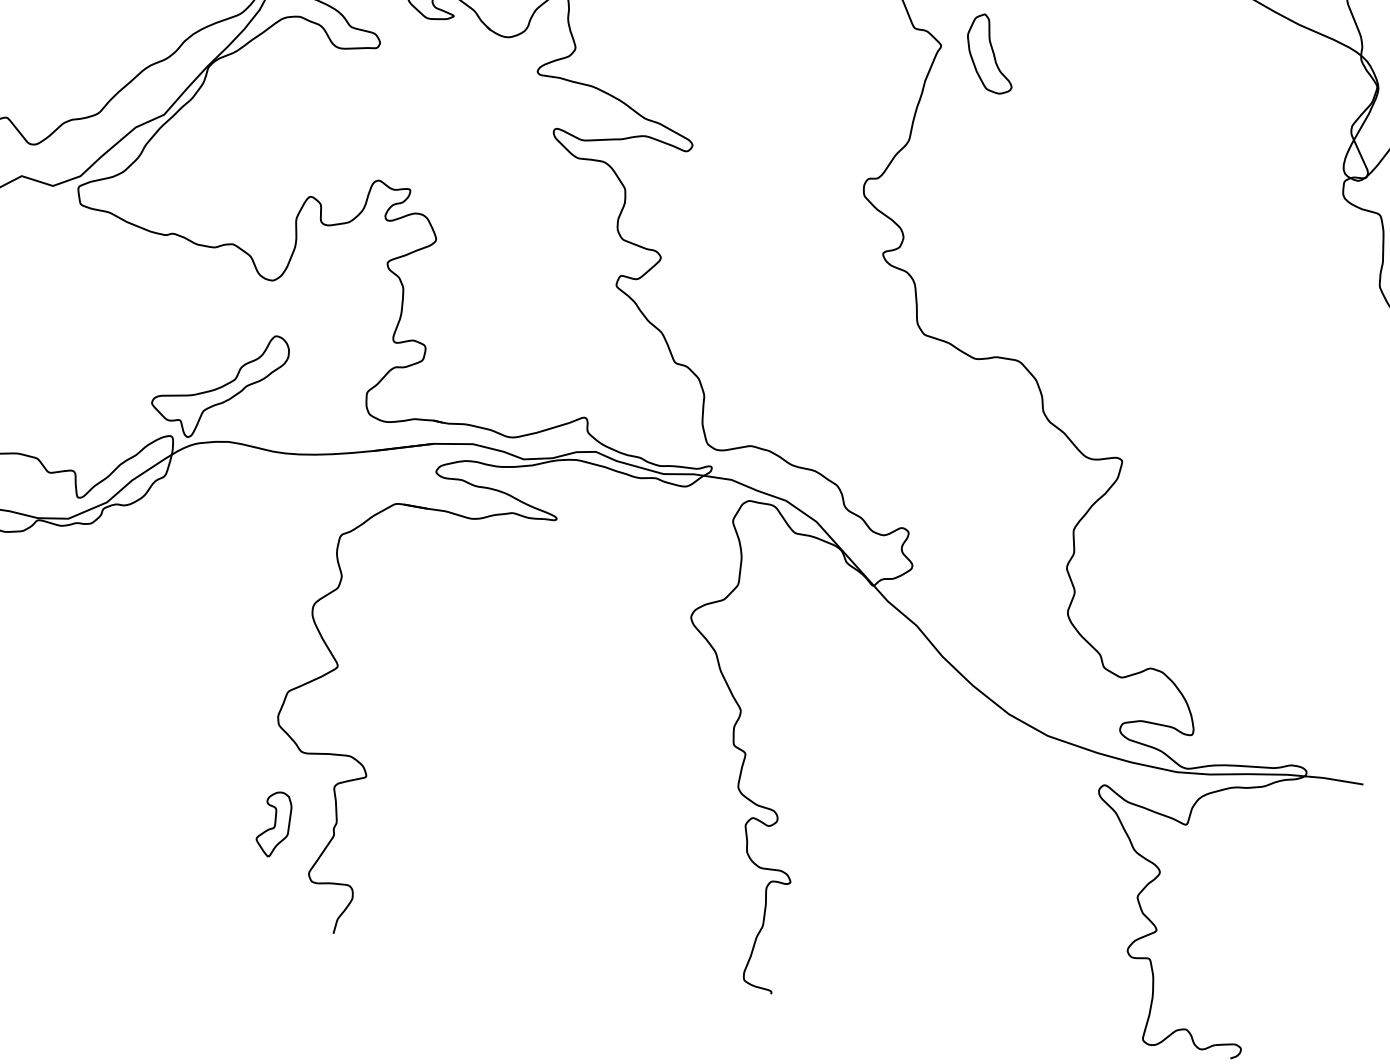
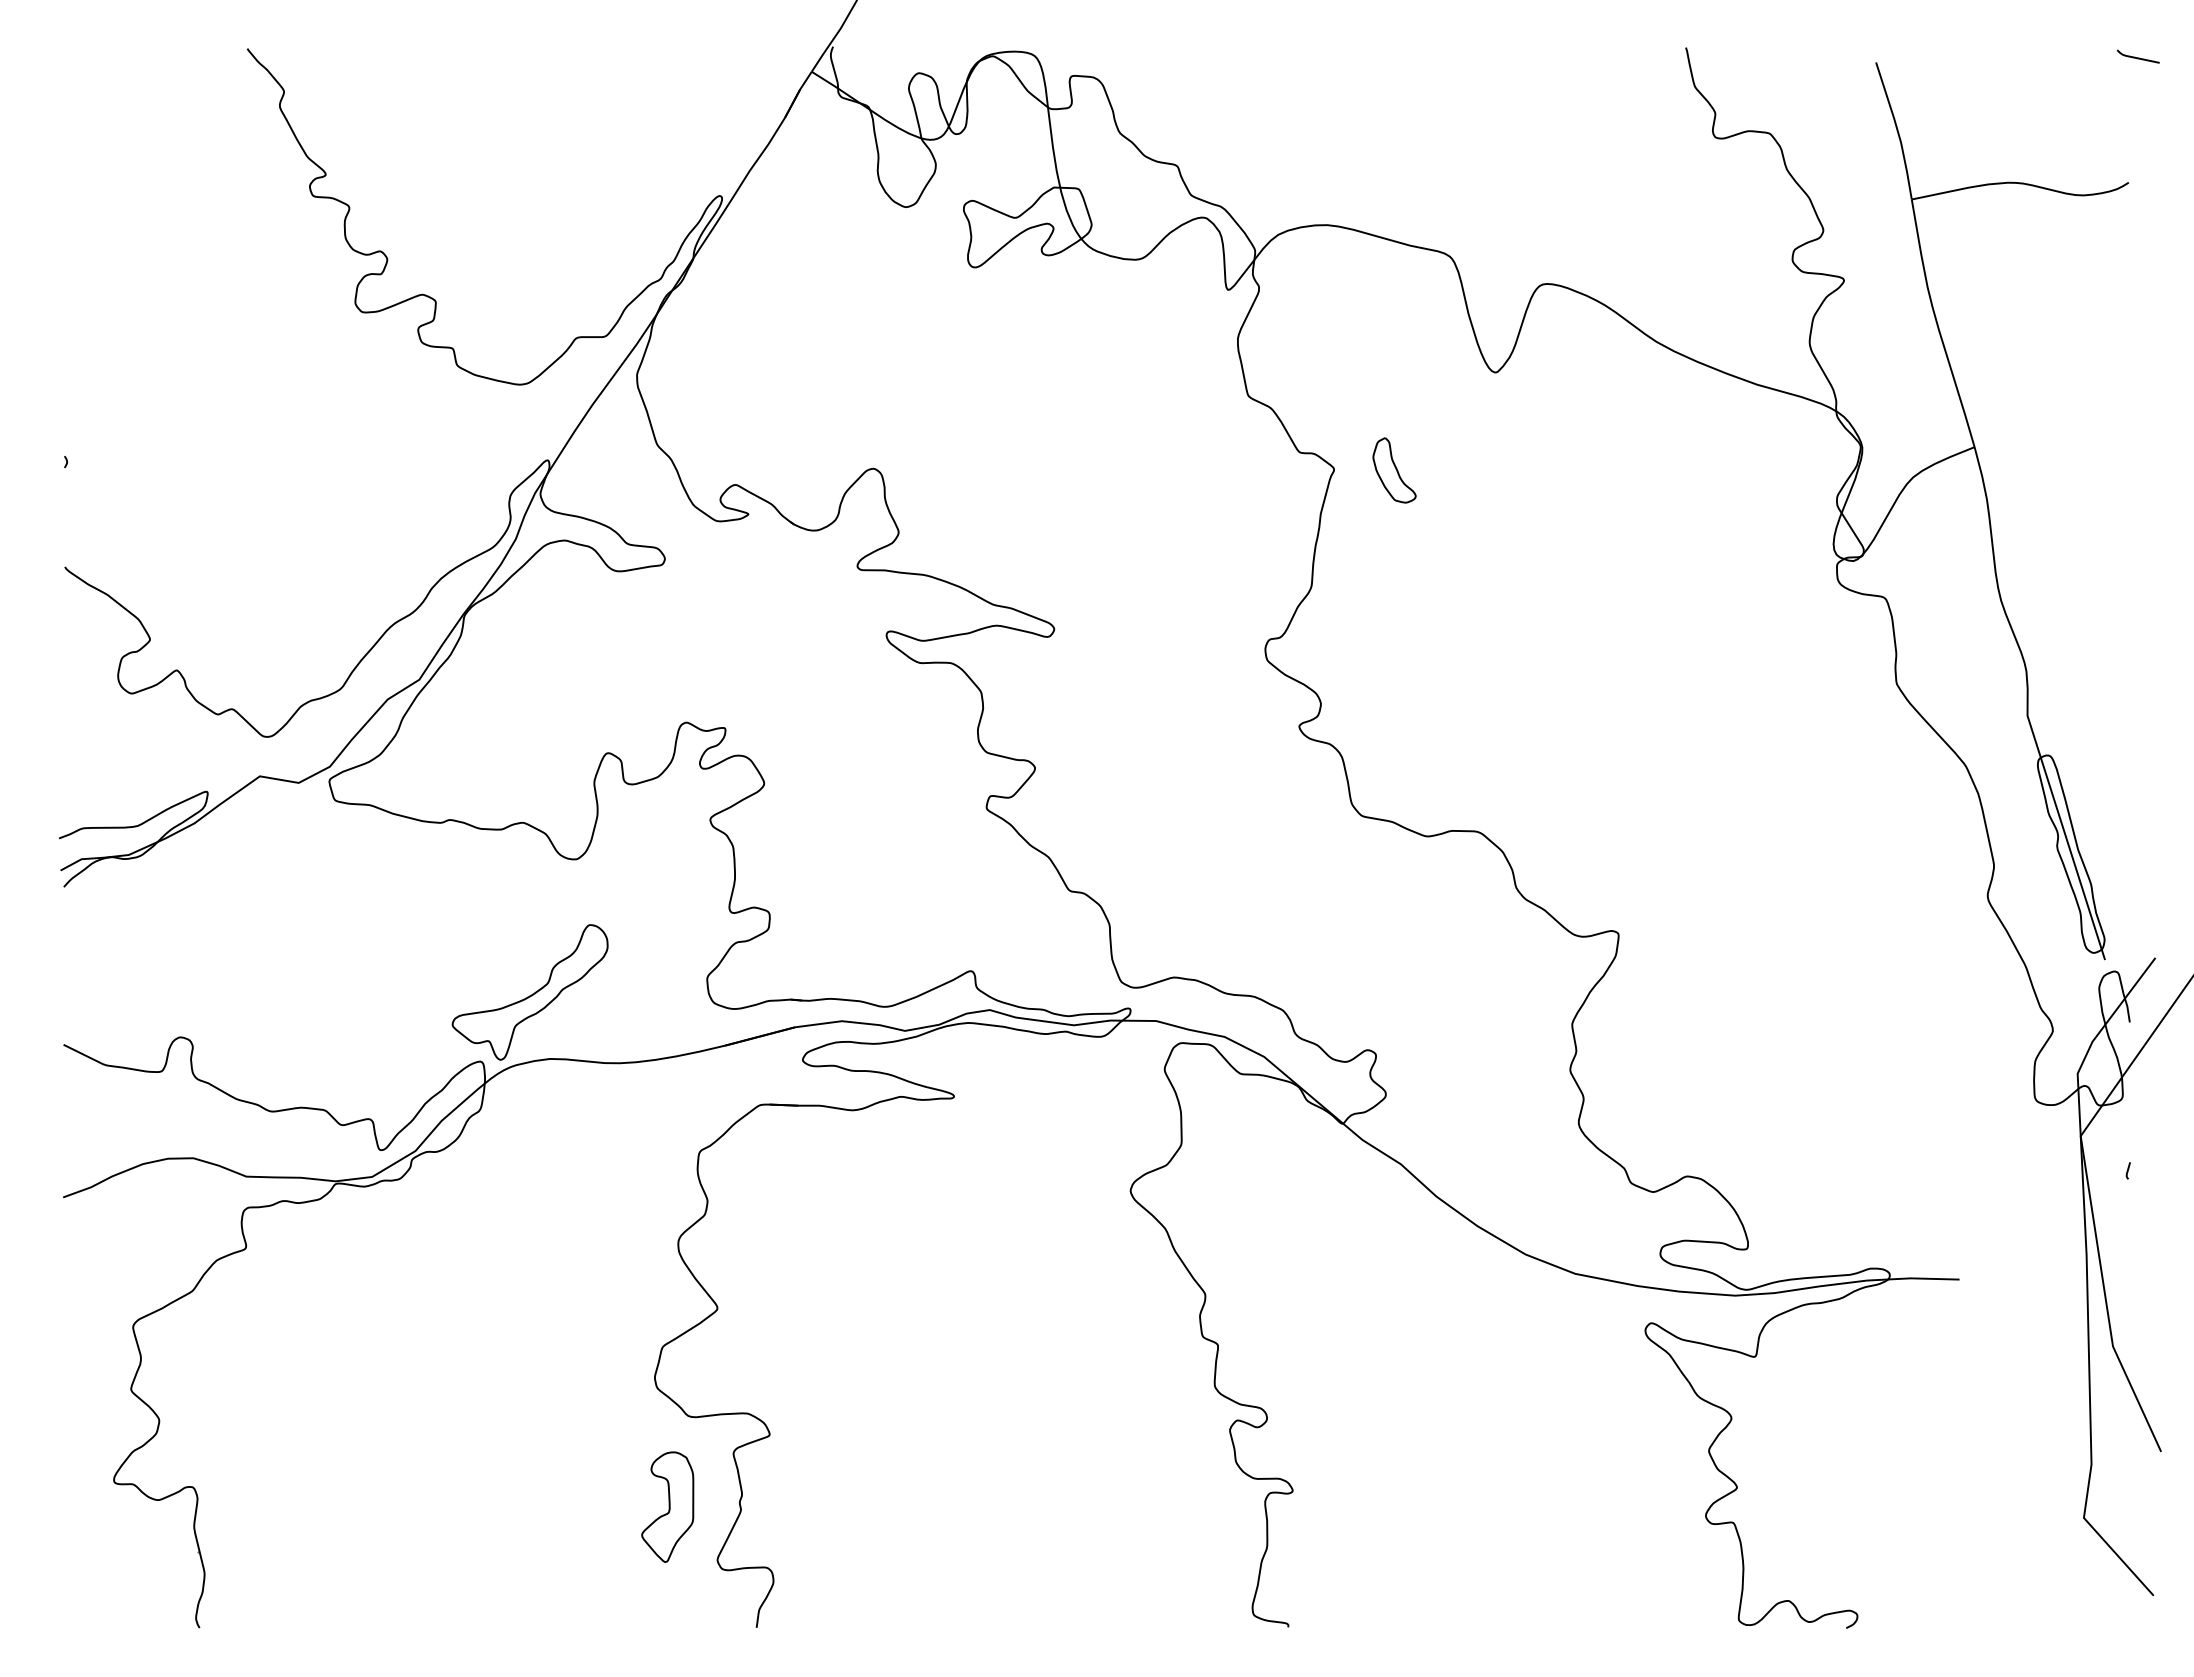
part: (990, 53) -> (1394, 470), size x0.7
part: (273, 824) -> (667, 1507), size x1.4

